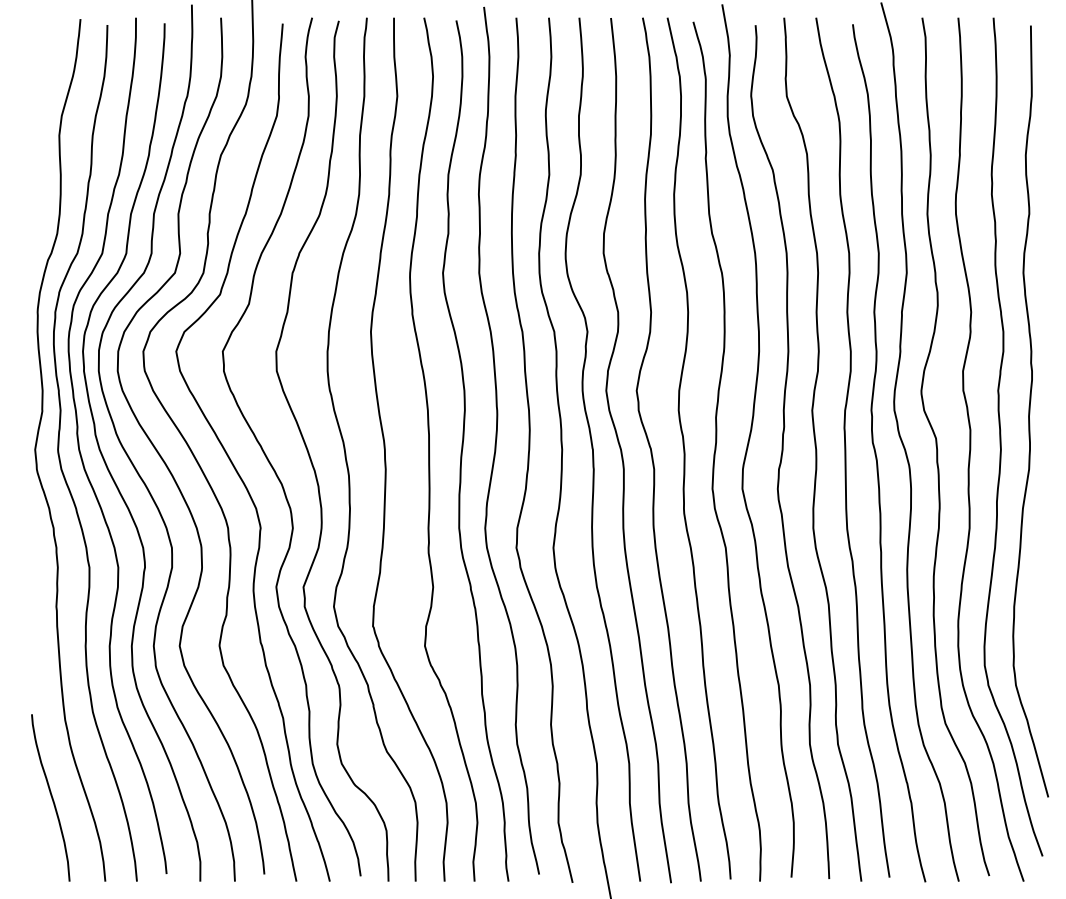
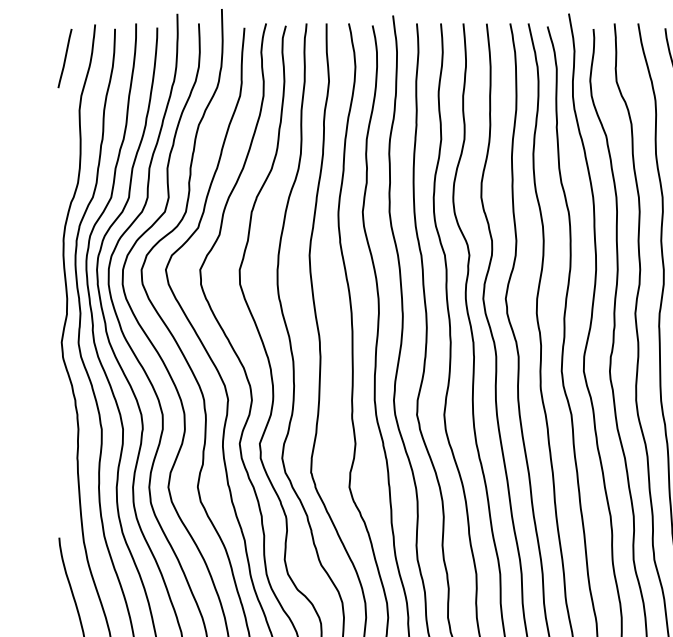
line: (39, 65) -> (64, 58), added

